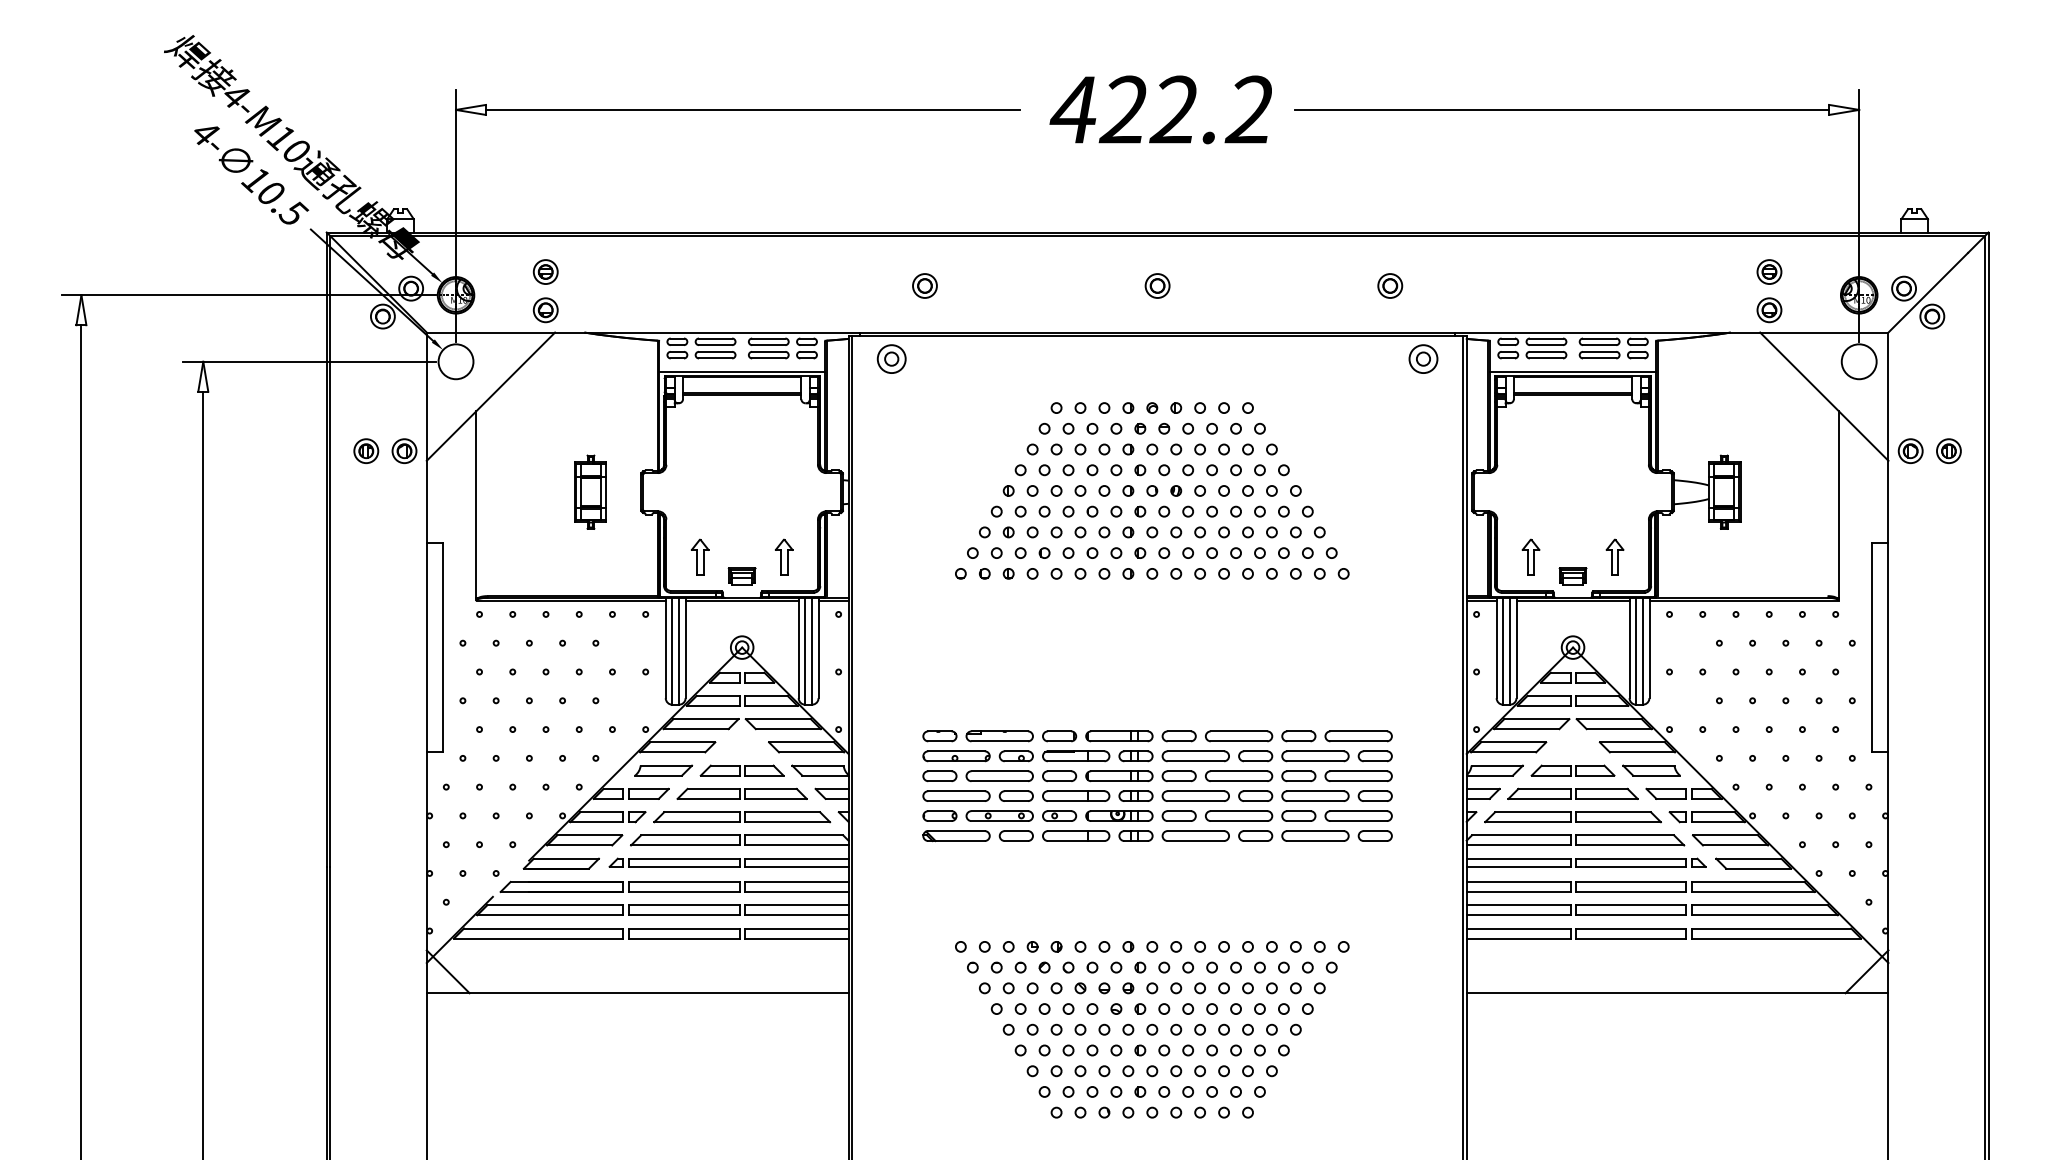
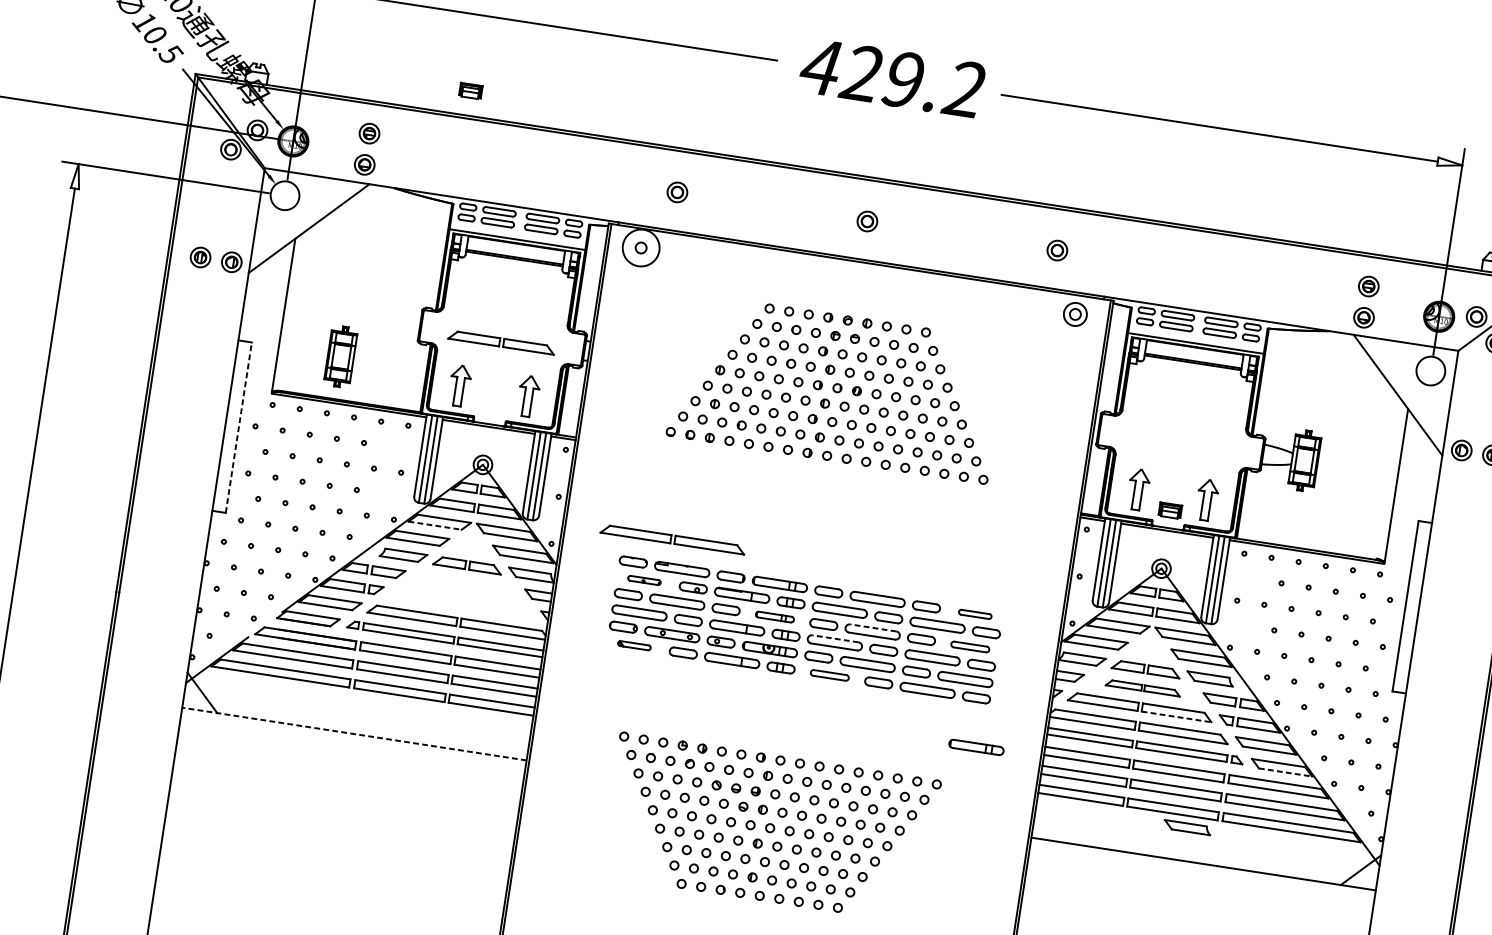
text: (1173, 109) -> (902, 79), 422.2 -> 429.2
circle: (891, 359) -> (640, 248), size x1.6
part: (590, 491) -> (341, 356), moved
part: (700, 556) -> (460, 385), size x1.4
part: (784, 556) -> (528, 395), size x1.4
part: (1530, 556) -> (1138, 489), size x1.4
part: (1614, 556) -> (1206, 499), size x1.4
part: (741, 576) -> (470, 90), moved
line: (443, 647) -> (239, 427), solid -> dashed
line: (696, 729) -> (435, 526), solid -> dashed
part: (1358, 736) -> (975, 614), size x0.6
part: (956, 756) -> (644, 580), size x0.6
line: (1238, 771) -> (872, 628), solid -> dashed
part: (1119, 776) -> (775, 617), size x0.7
part: (1358, 776) -> (970, 647), size x0.7
line: (1195, 791) -> (835, 639), solid -> dashed
part: (741, 793) -> (501, 342), moved
part: (1572, 793) -> (1142, 687), size x0.7
part: (742, 817) -> (673, 539), moved
line: (1618, 822) -> (1176, 717), solid -> dashed
part: (1195, 835) -> (829, 674), size x0.7
part: (956, 836) -> (634, 645), size x0.6
line: (1758, 868) -> (1285, 772), solid -> dashed
part: (1384, 895) -> (976, 747), added
part: (1651, 952) -> (1187, 827), added
line: (637, 993) -> (354, 734), solid -> dashed

